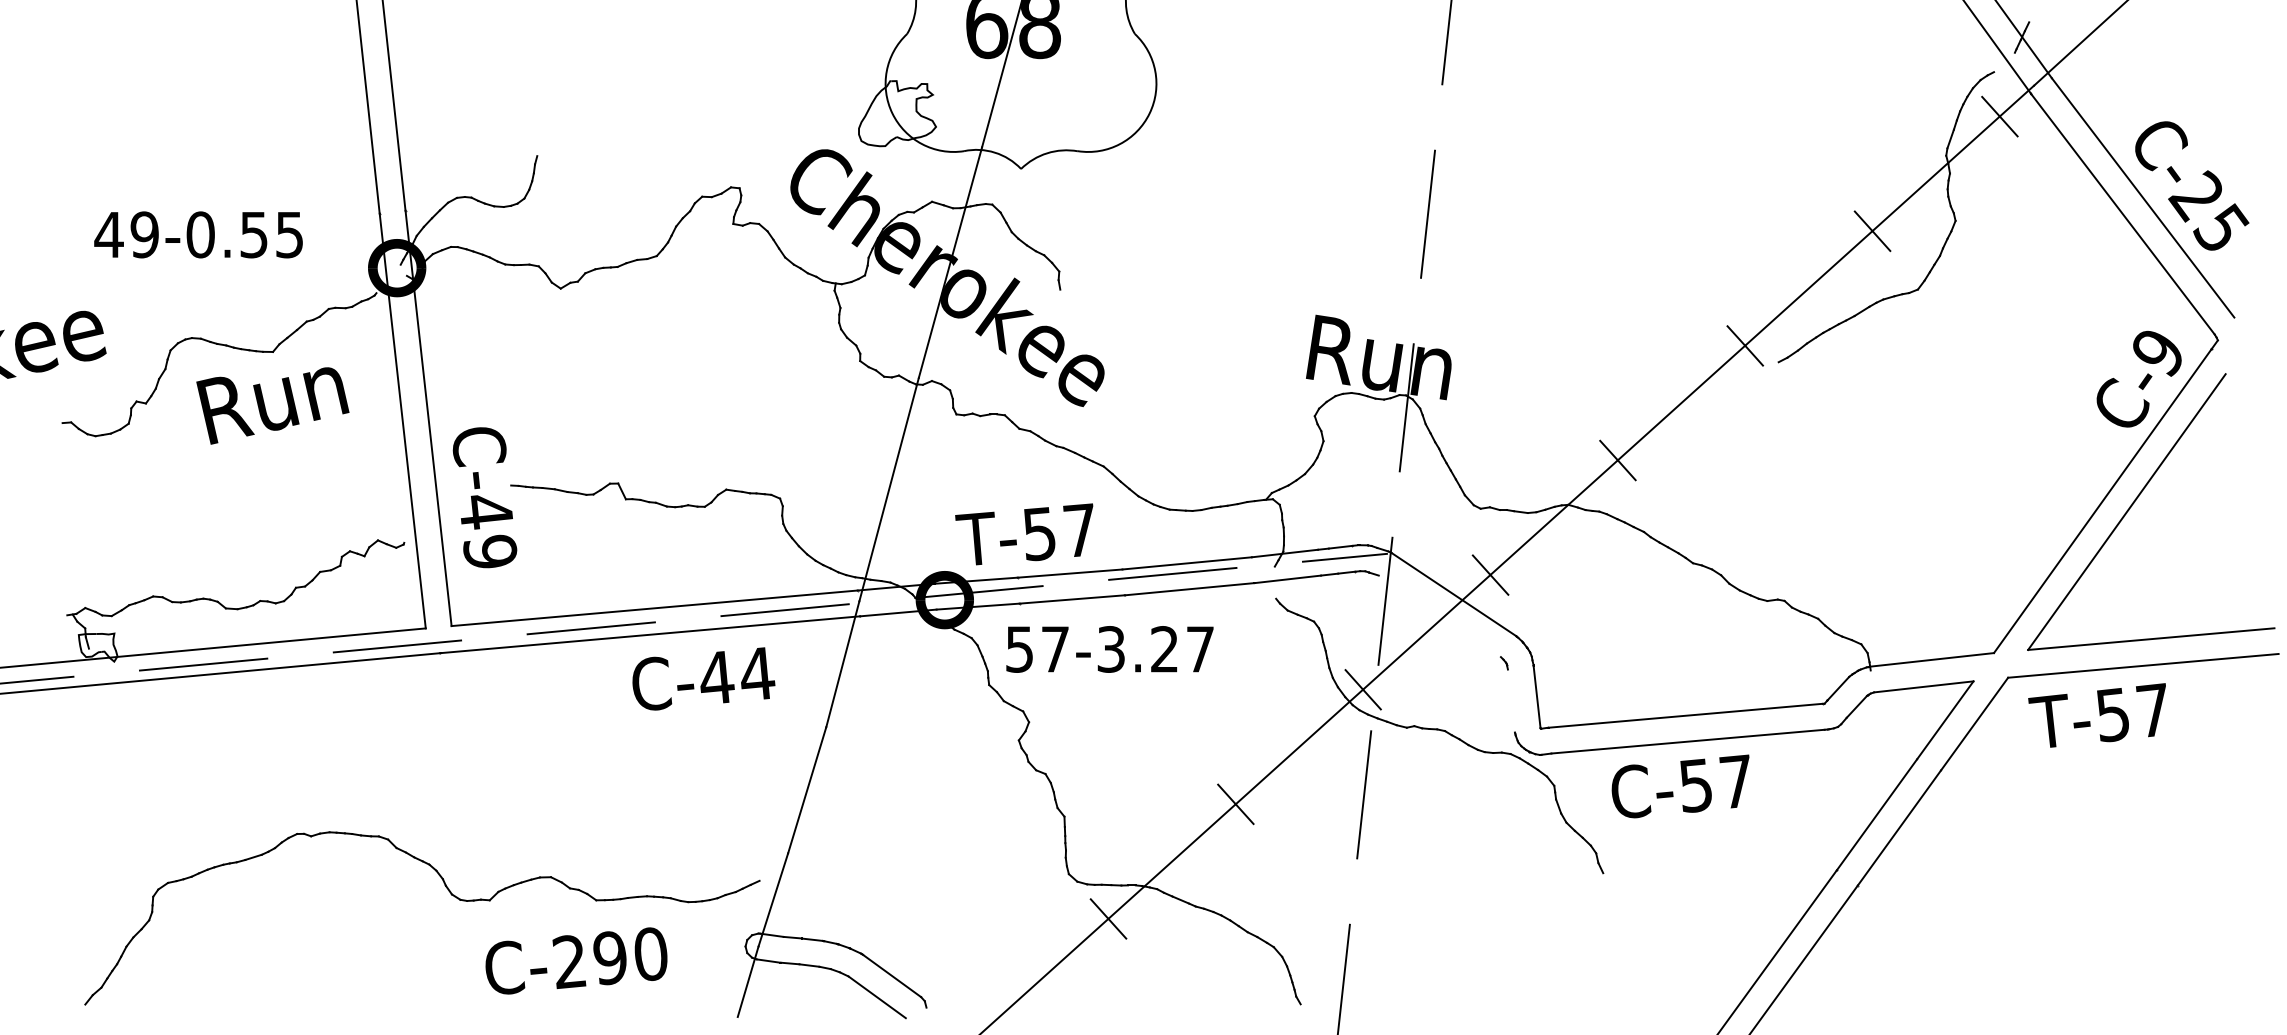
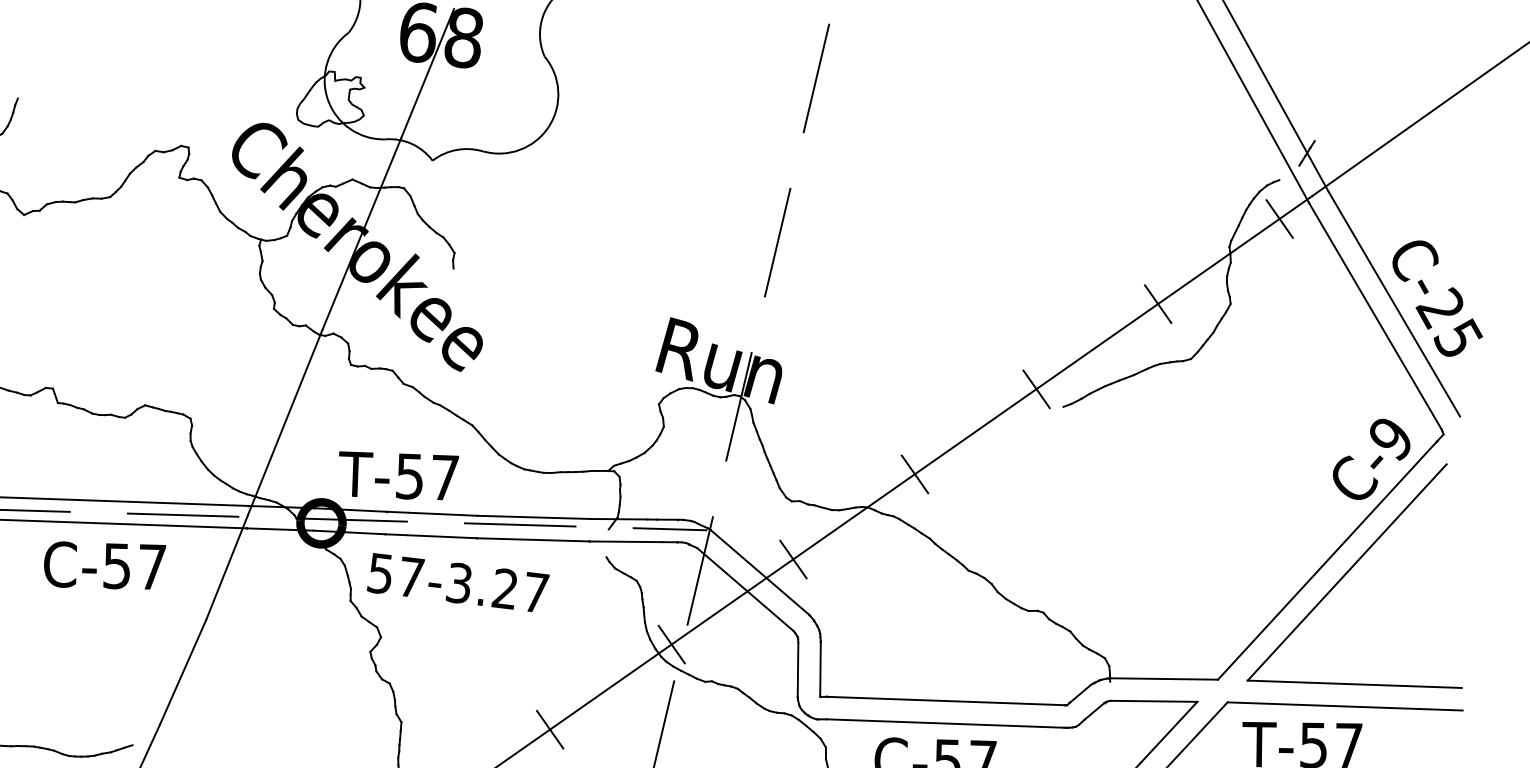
line: (1439, 616) -> (745, 589), added
text: (737, 675) -> (135, 566), C-44 -> C-57
line: (1510, 700) -> (797, 669), added

